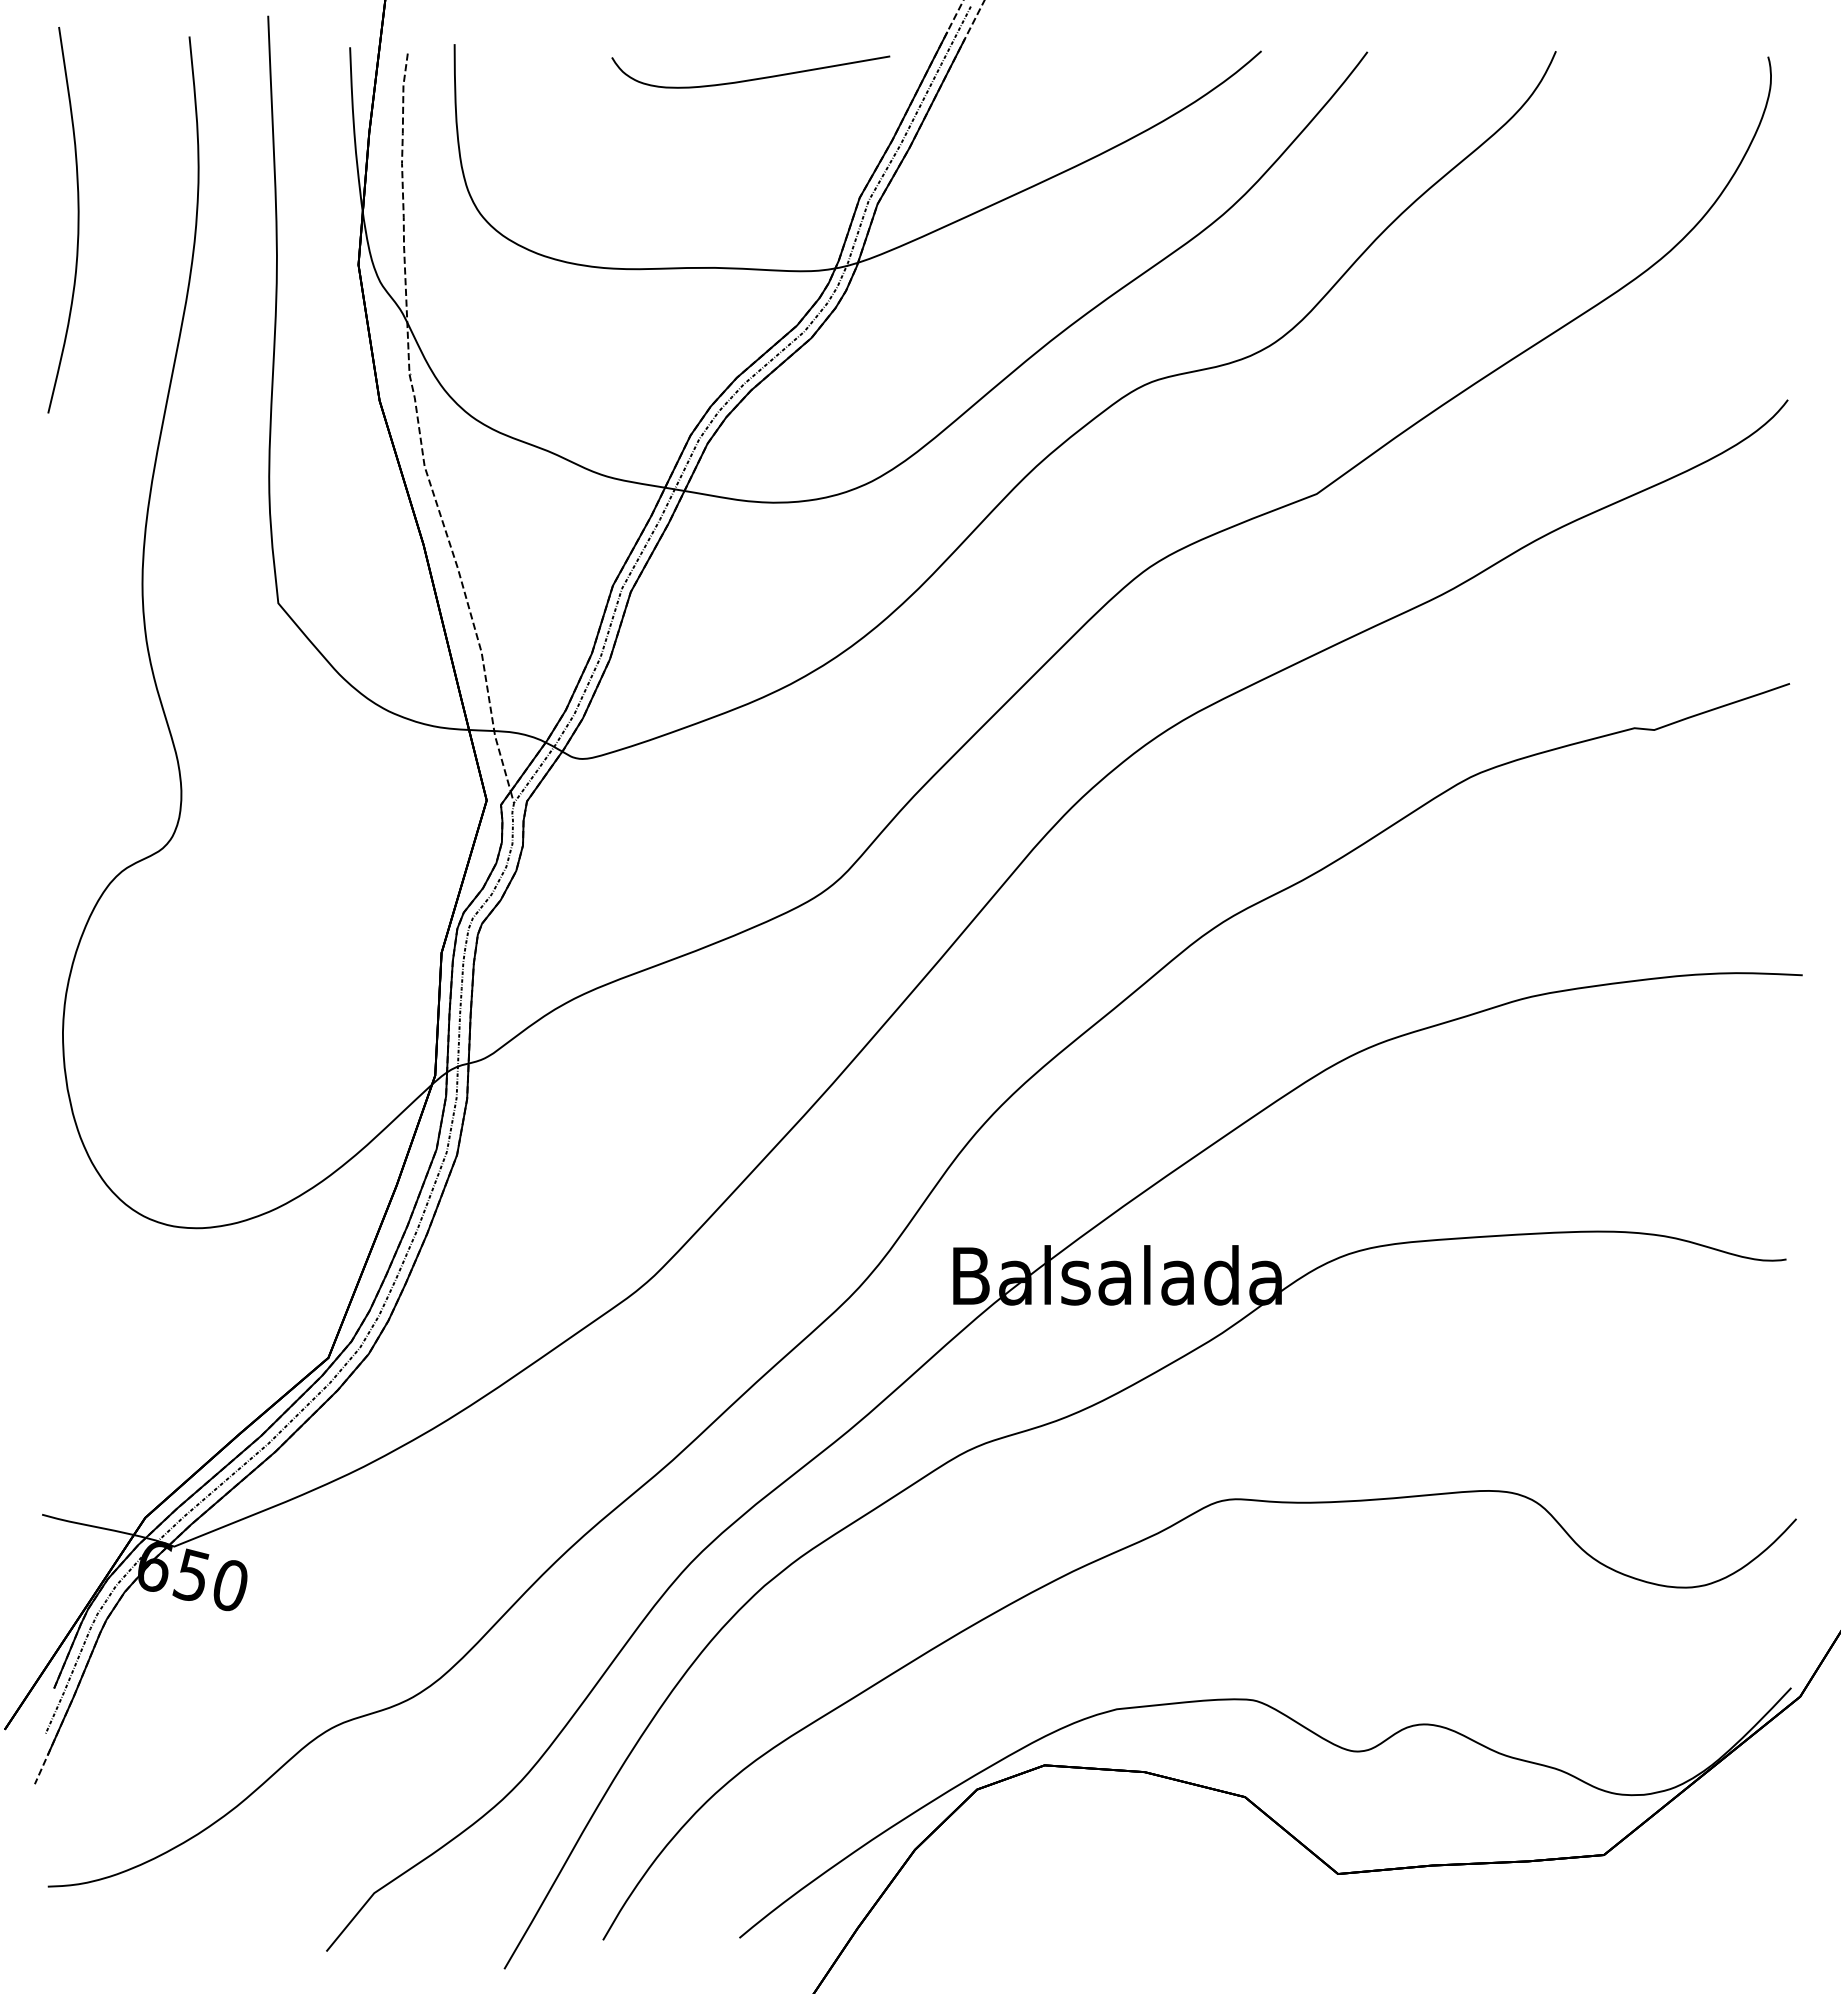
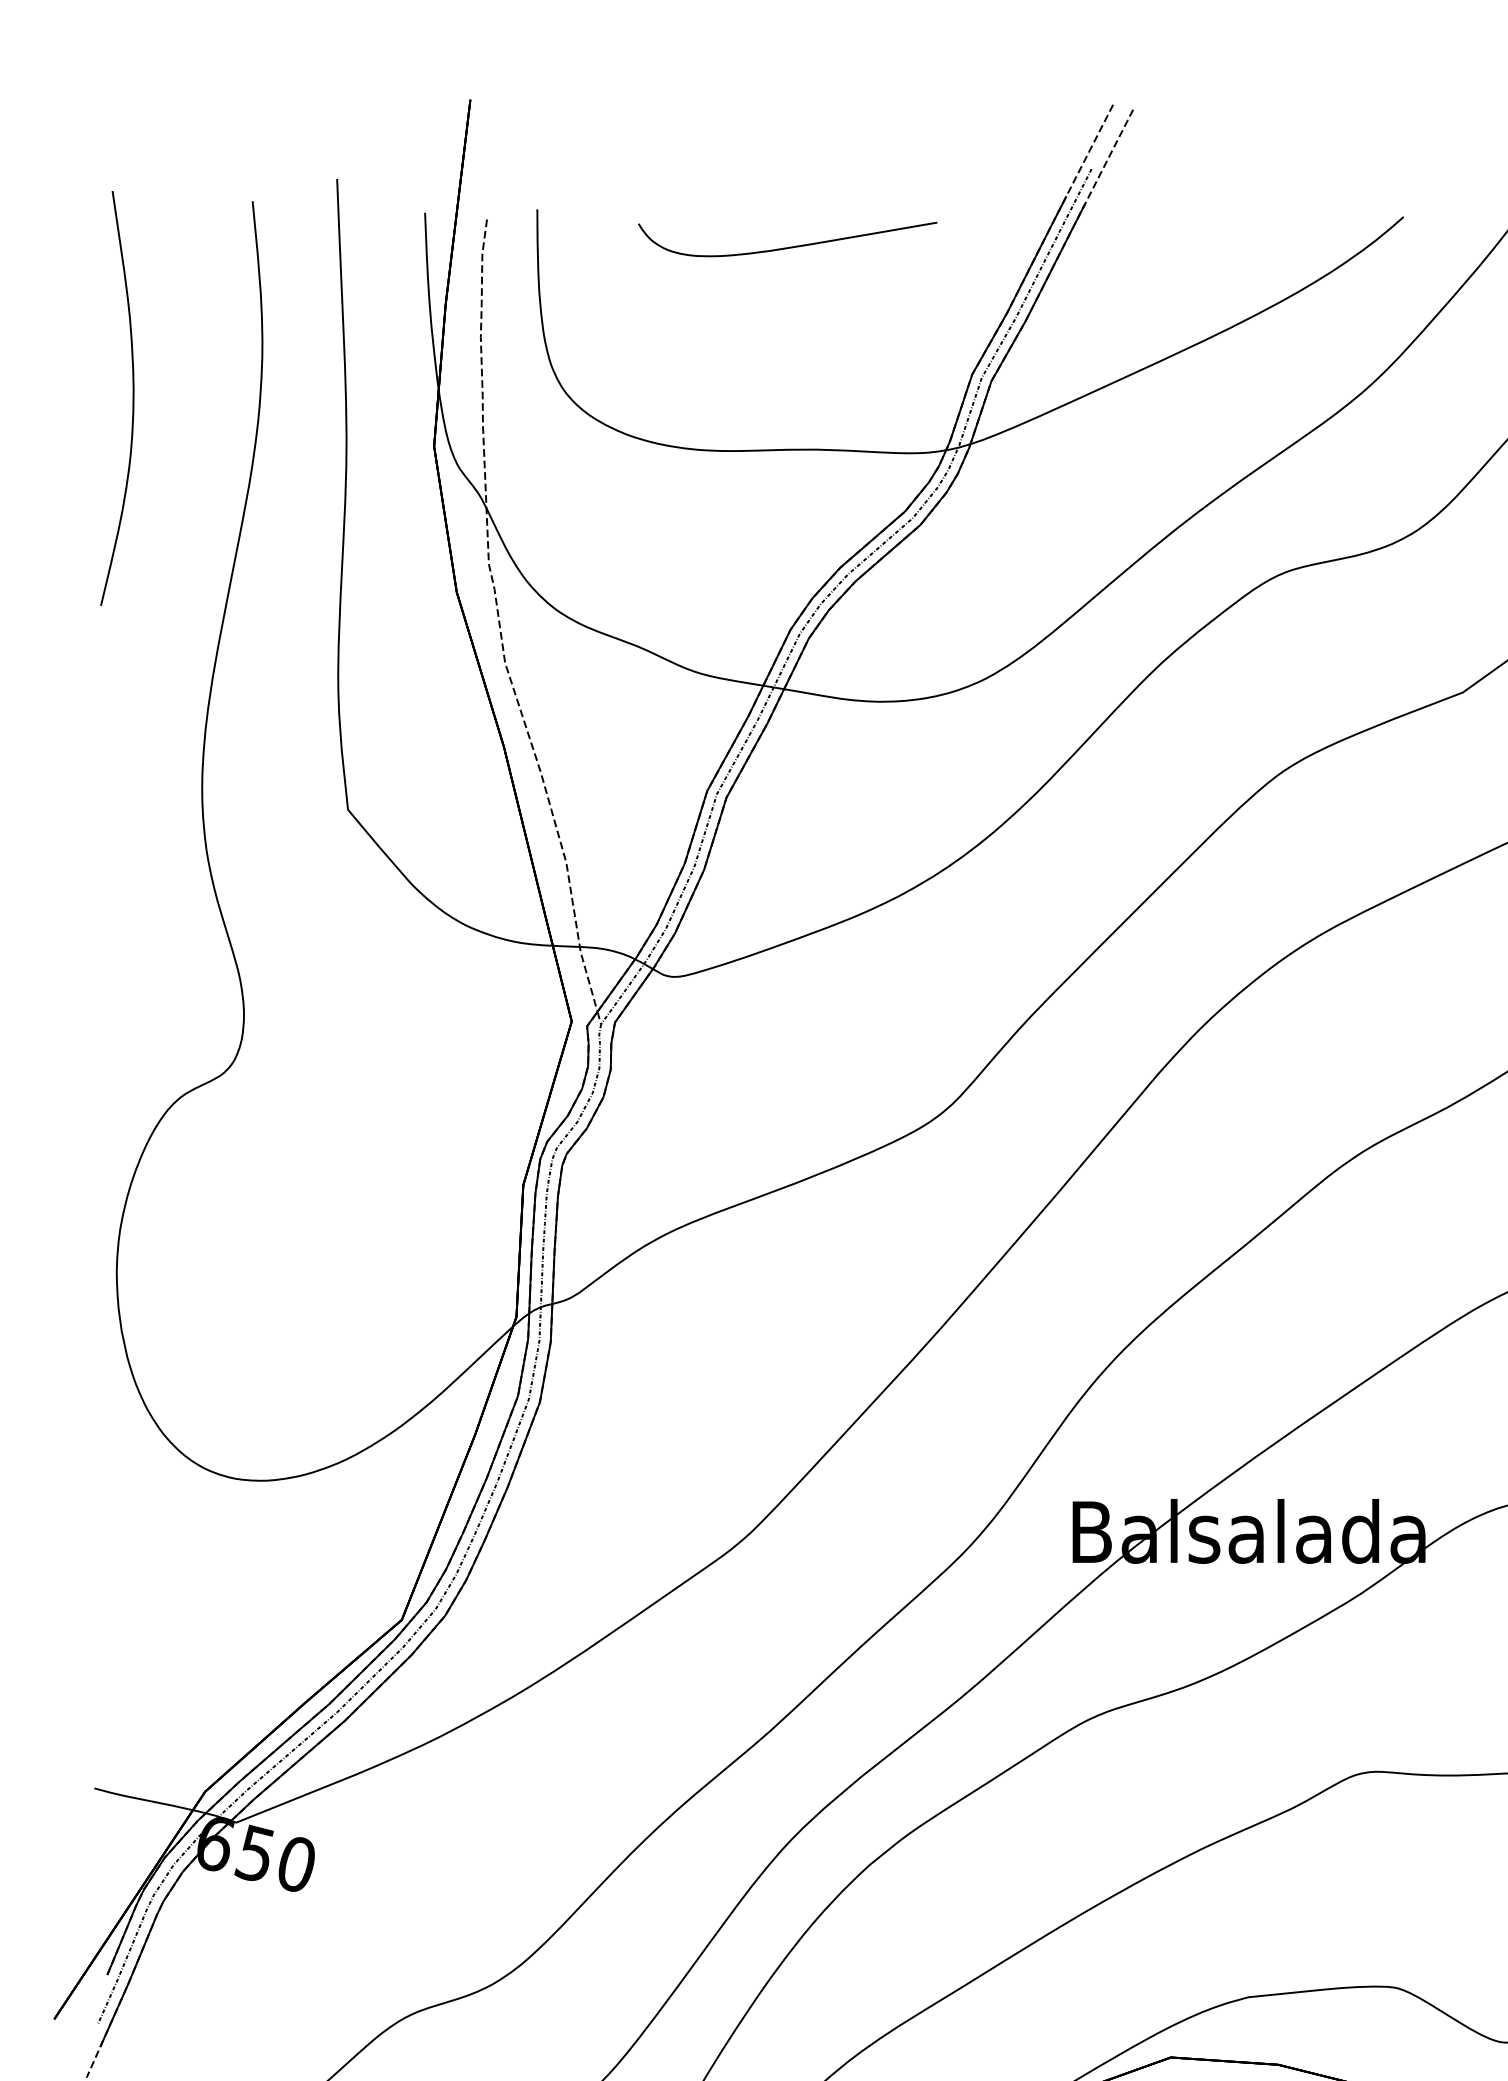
curve: (753, 78) -> (790, 246), moved

